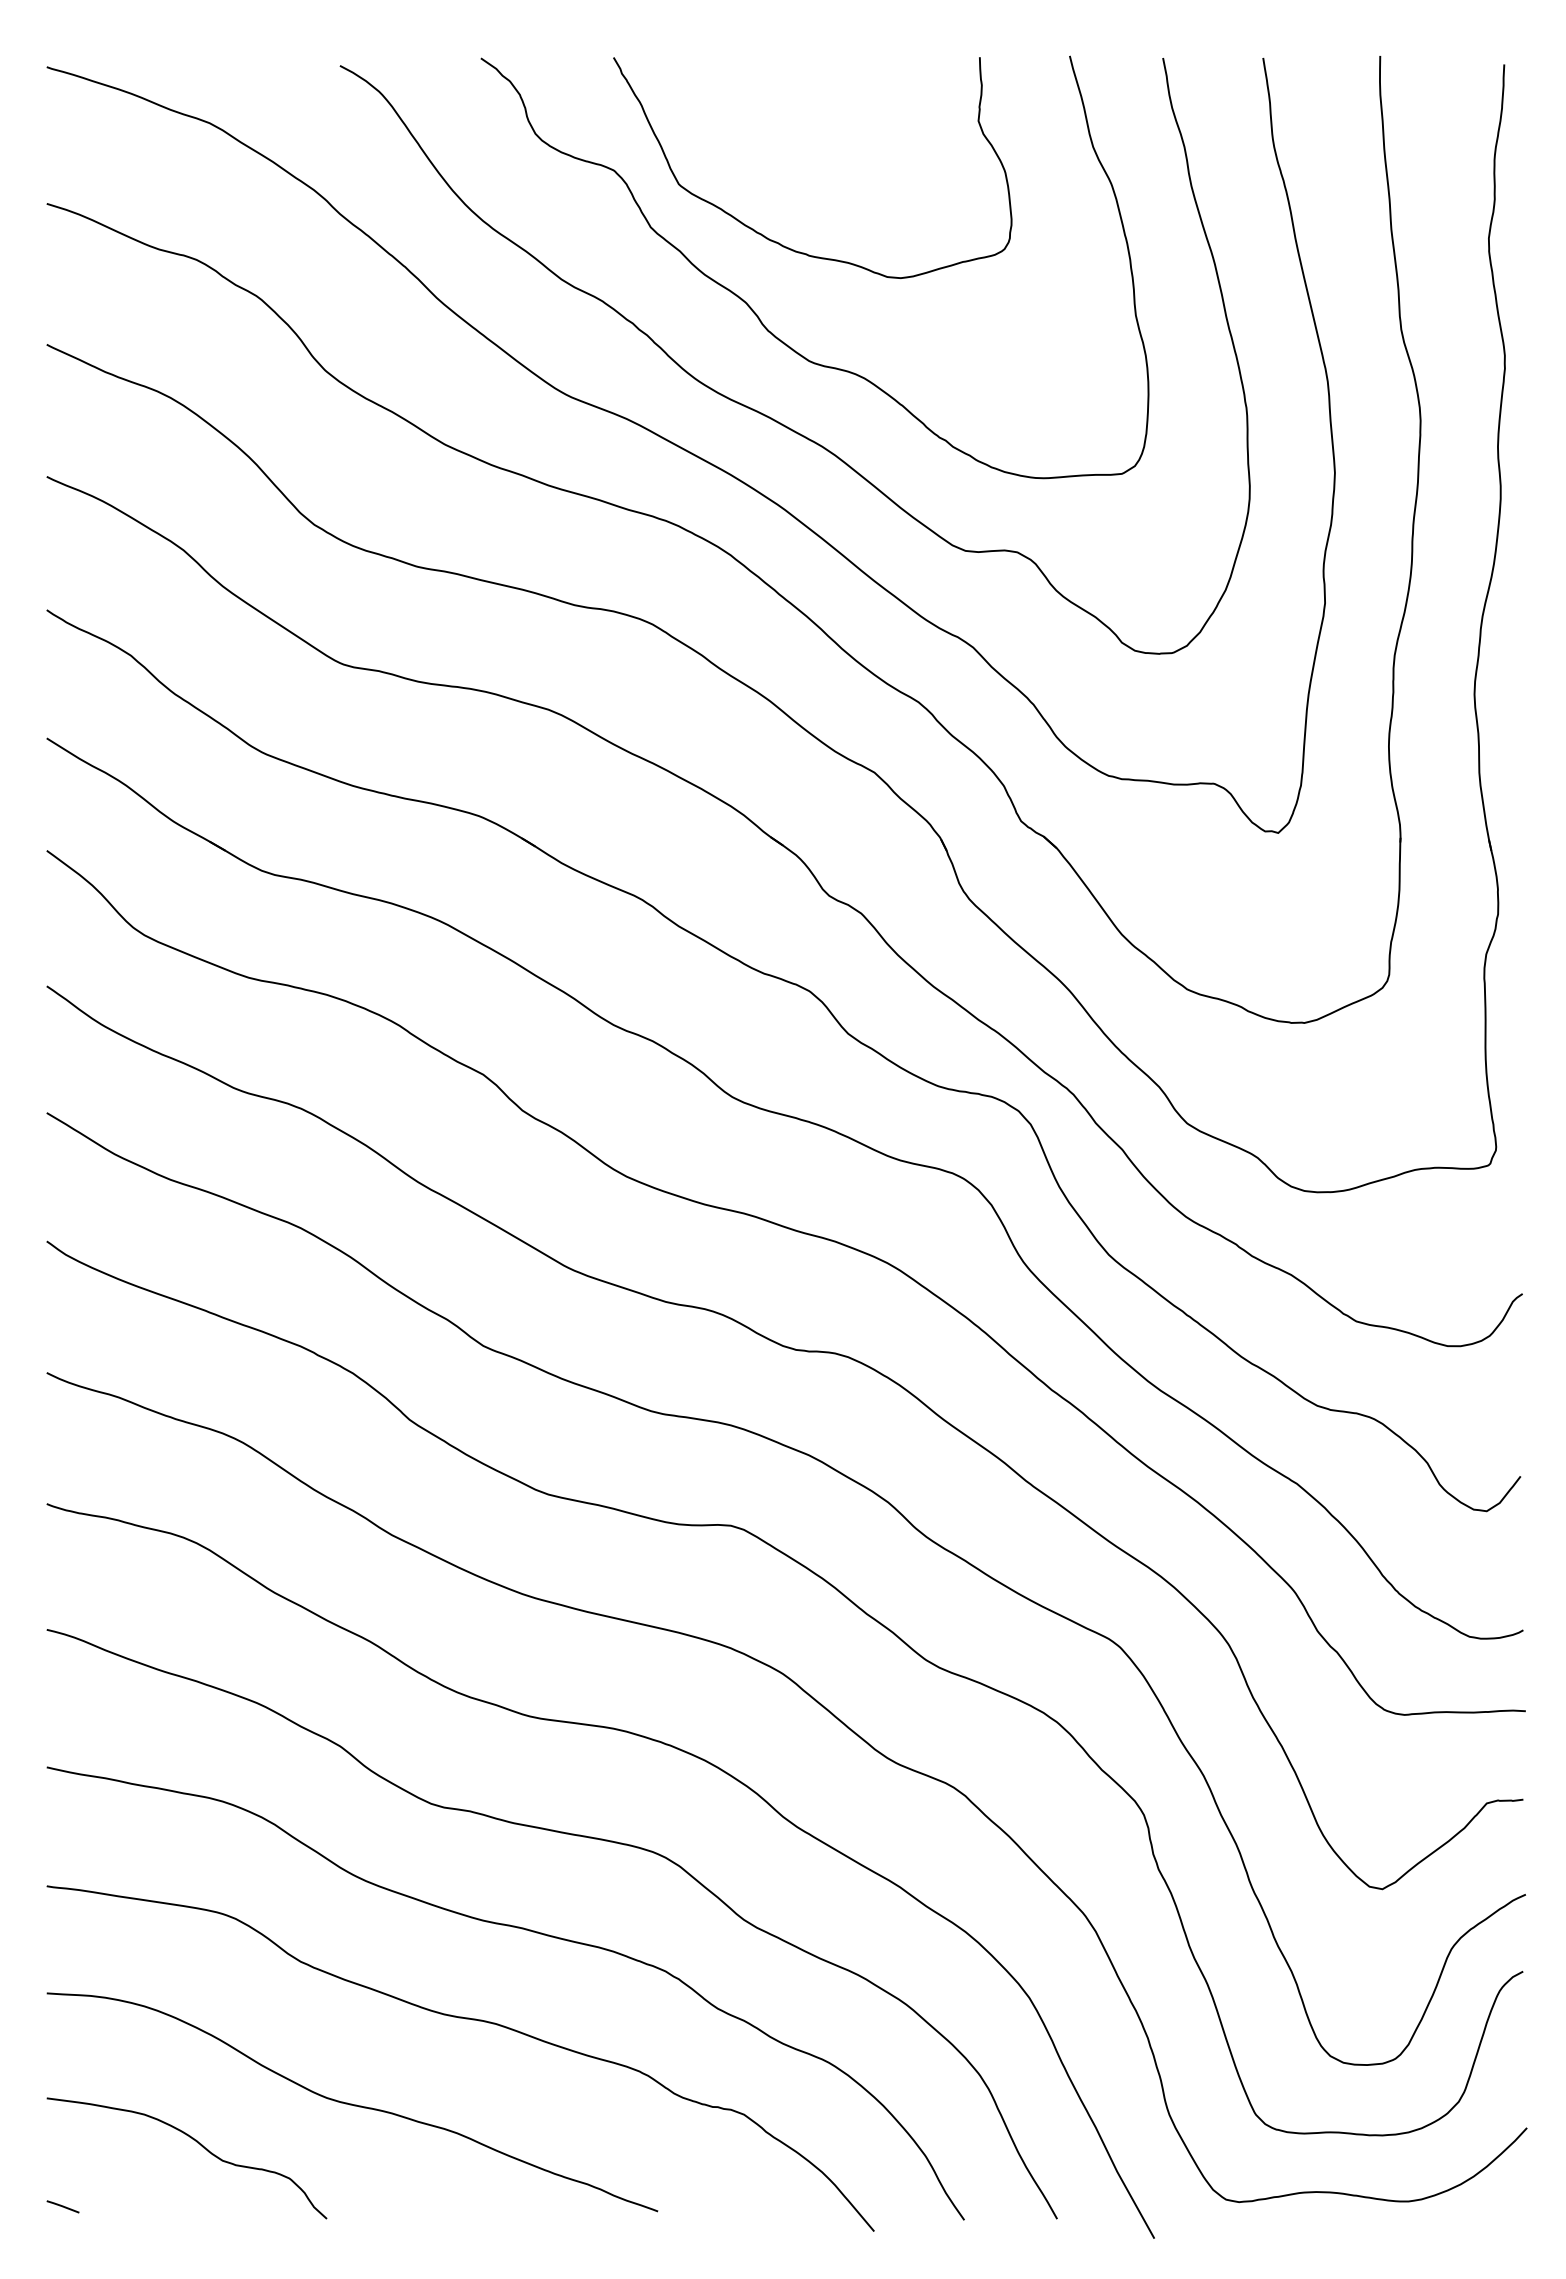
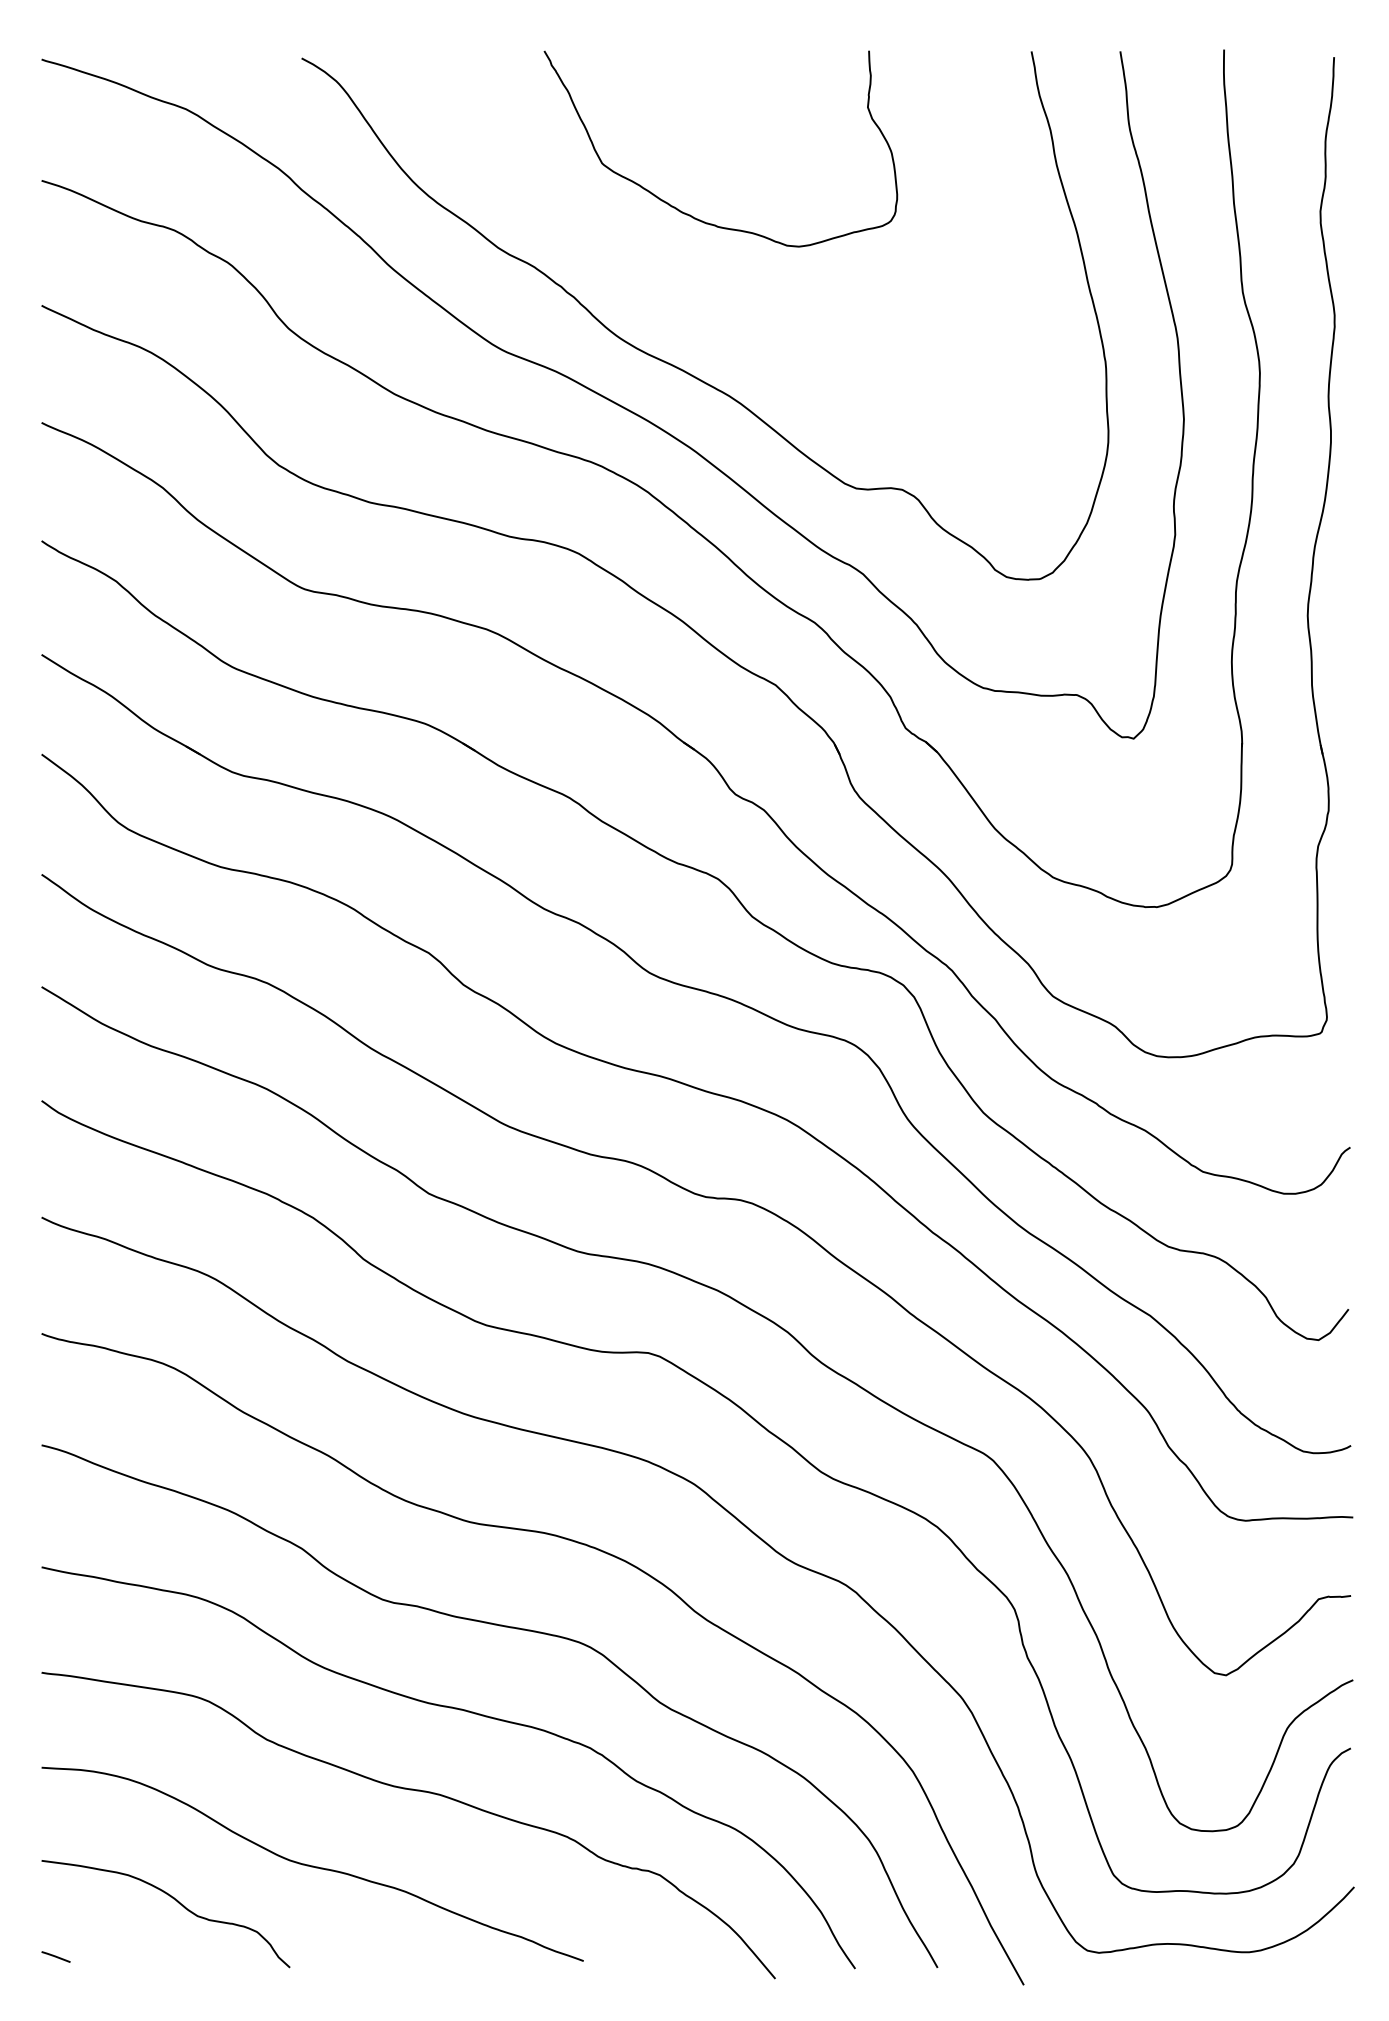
curve: (757, 314) -> (671, 278), removed

